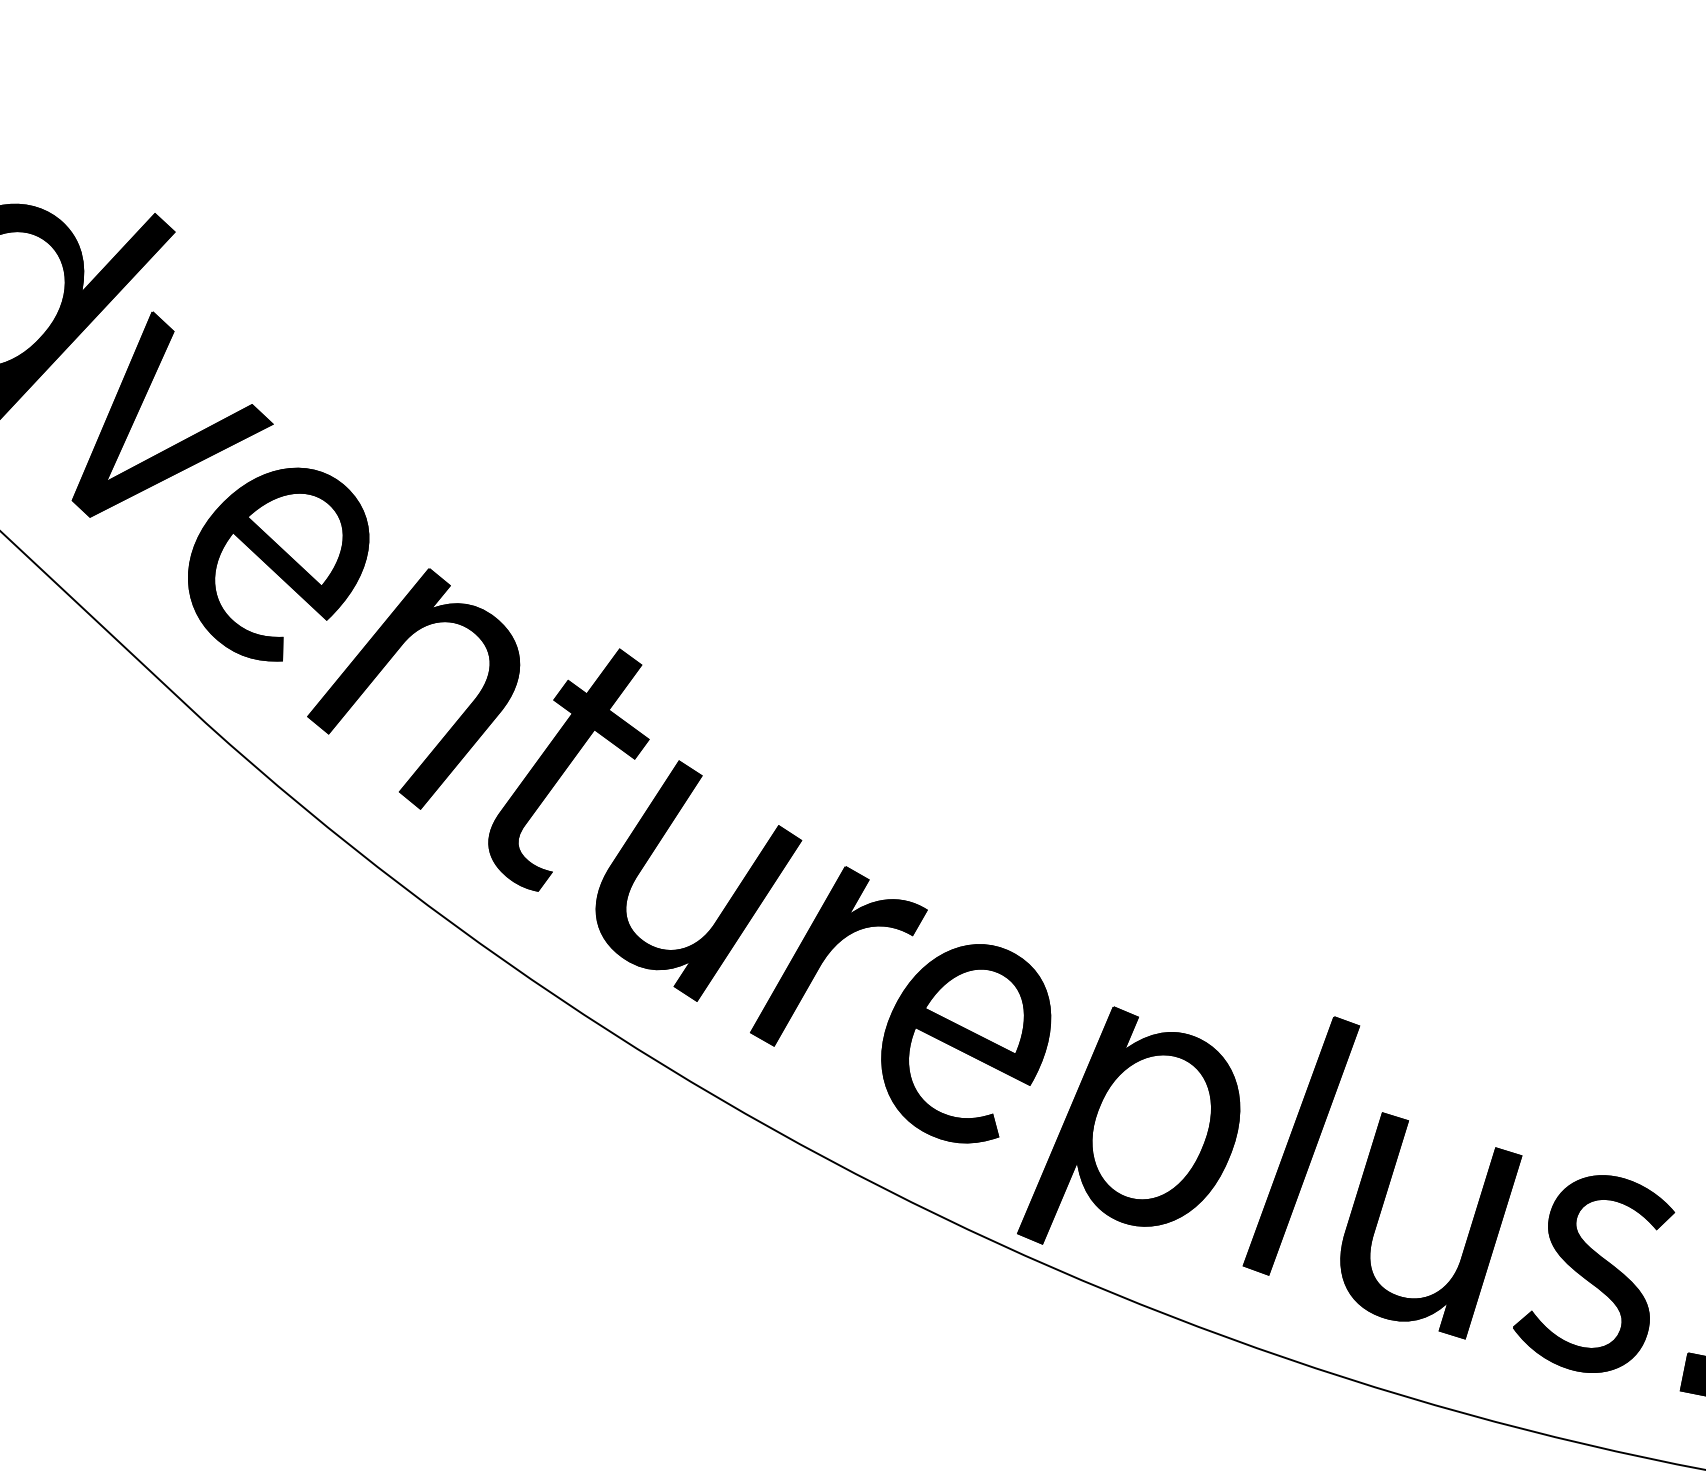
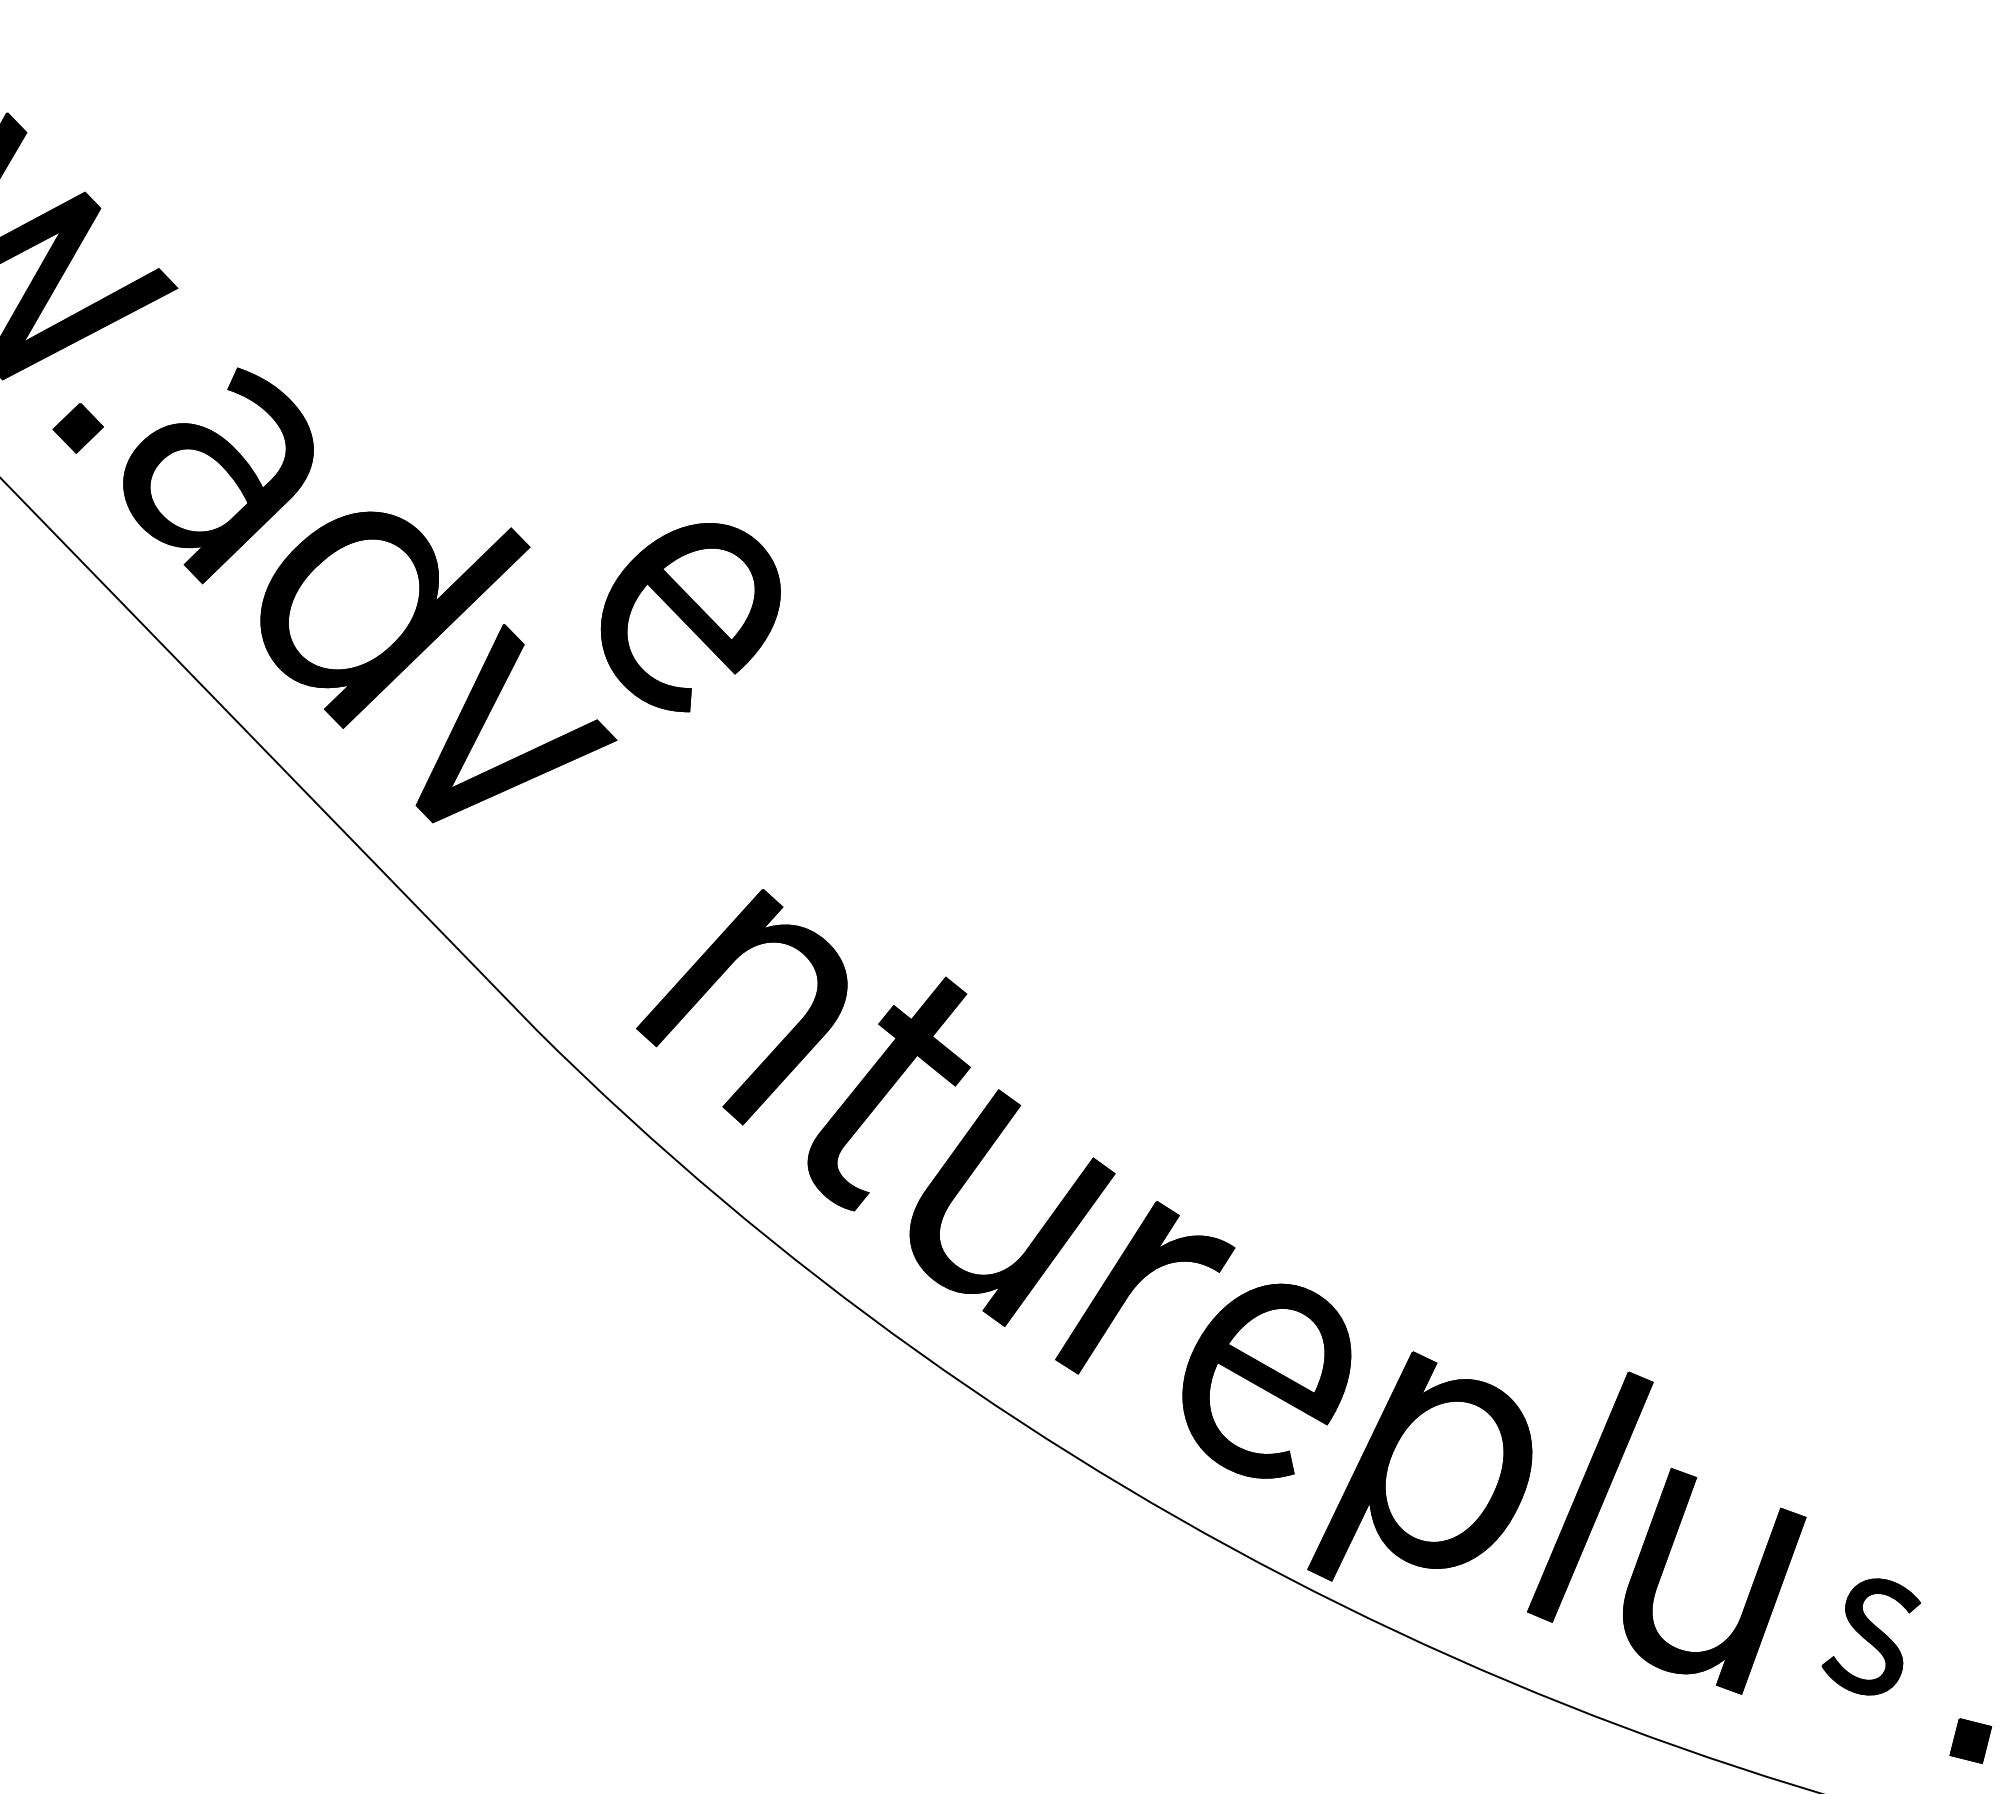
part: (278, 564) -> (690, 617), moved
part: (1594, 1273) -> (1871, 1636), size x0.6

